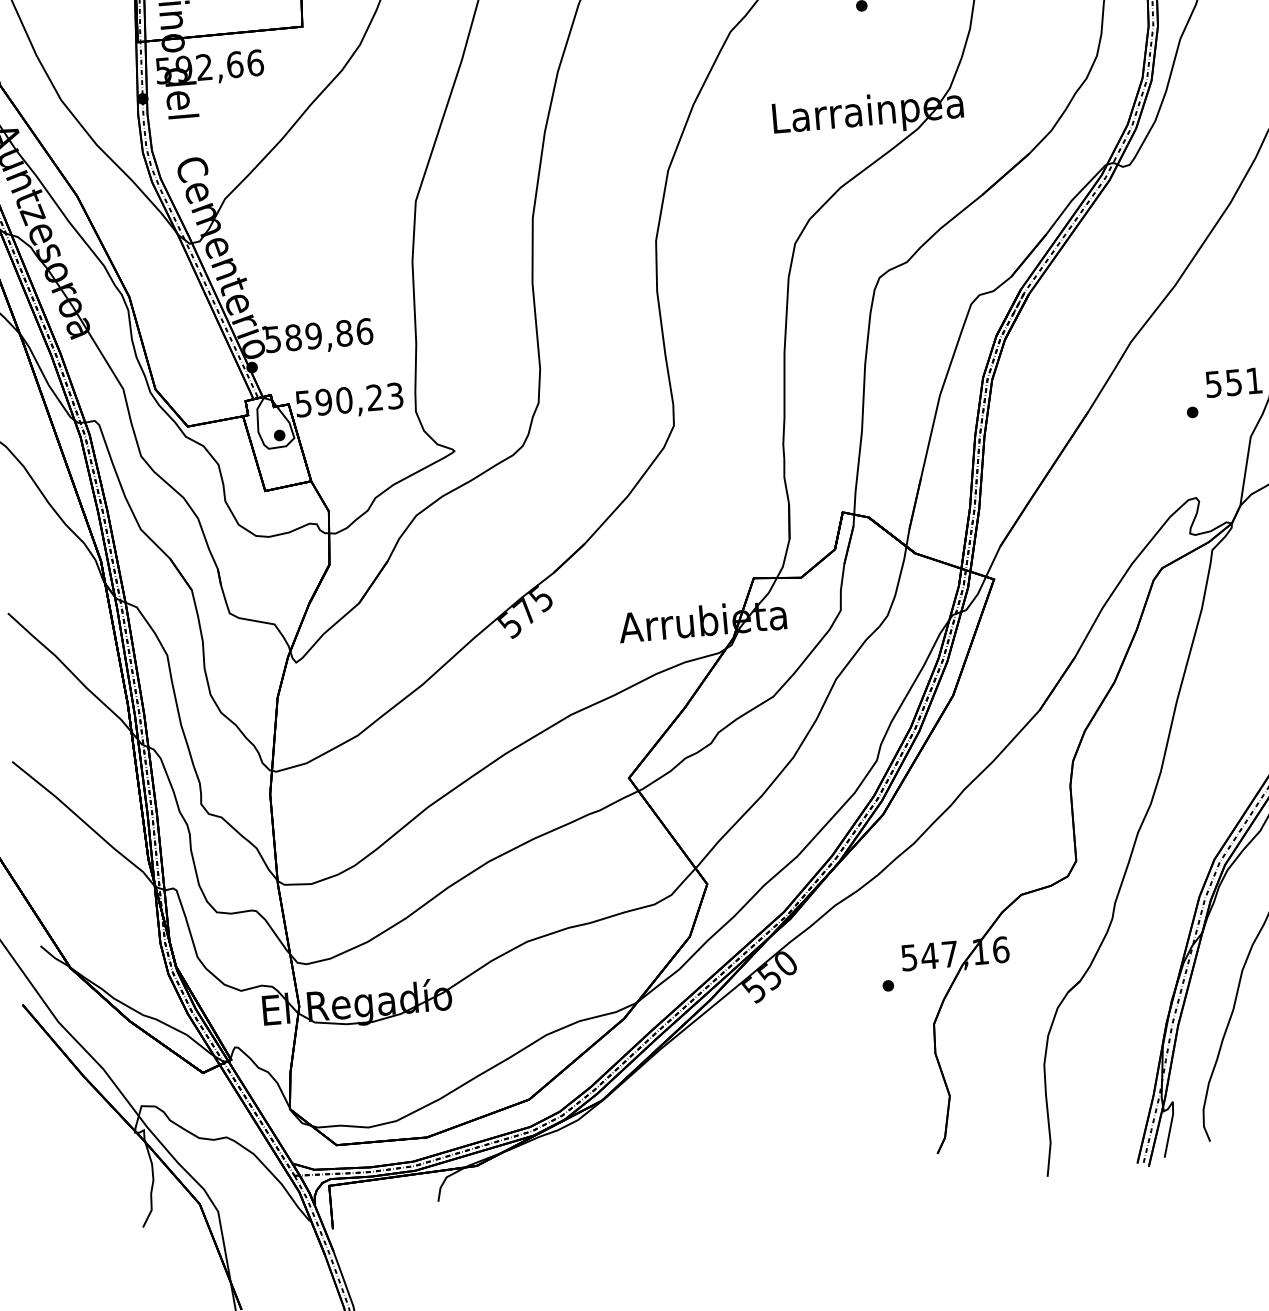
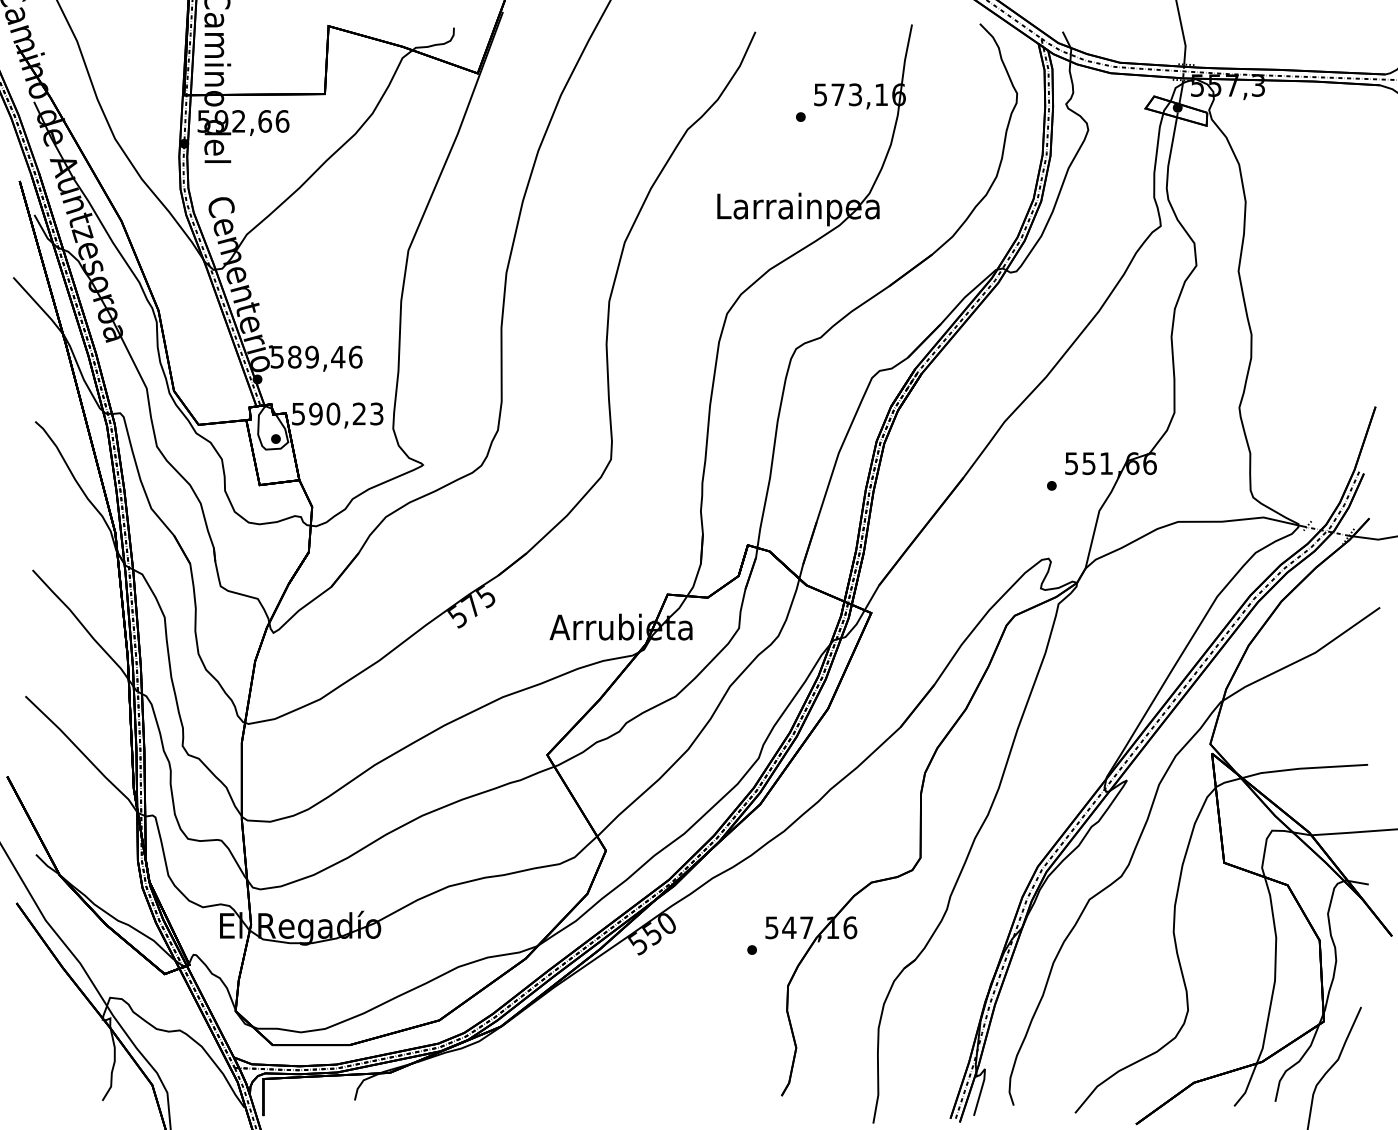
text: (344, 332) -> (338, 356), 589,86 -> 589,46

